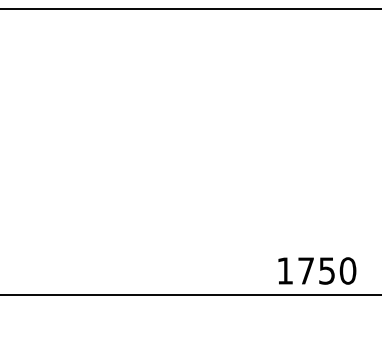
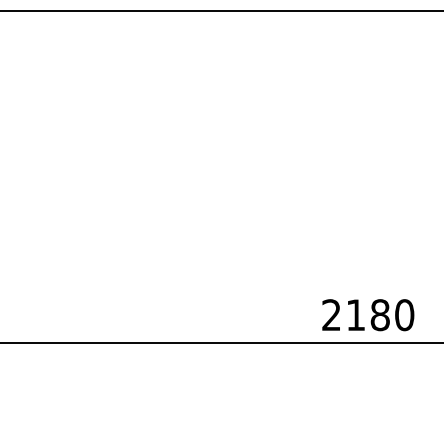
text: (306, 270) -> (356, 314), 1750 -> 2180

